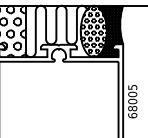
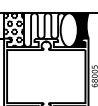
hatch: (92, 30) -> (68, 29), removed

